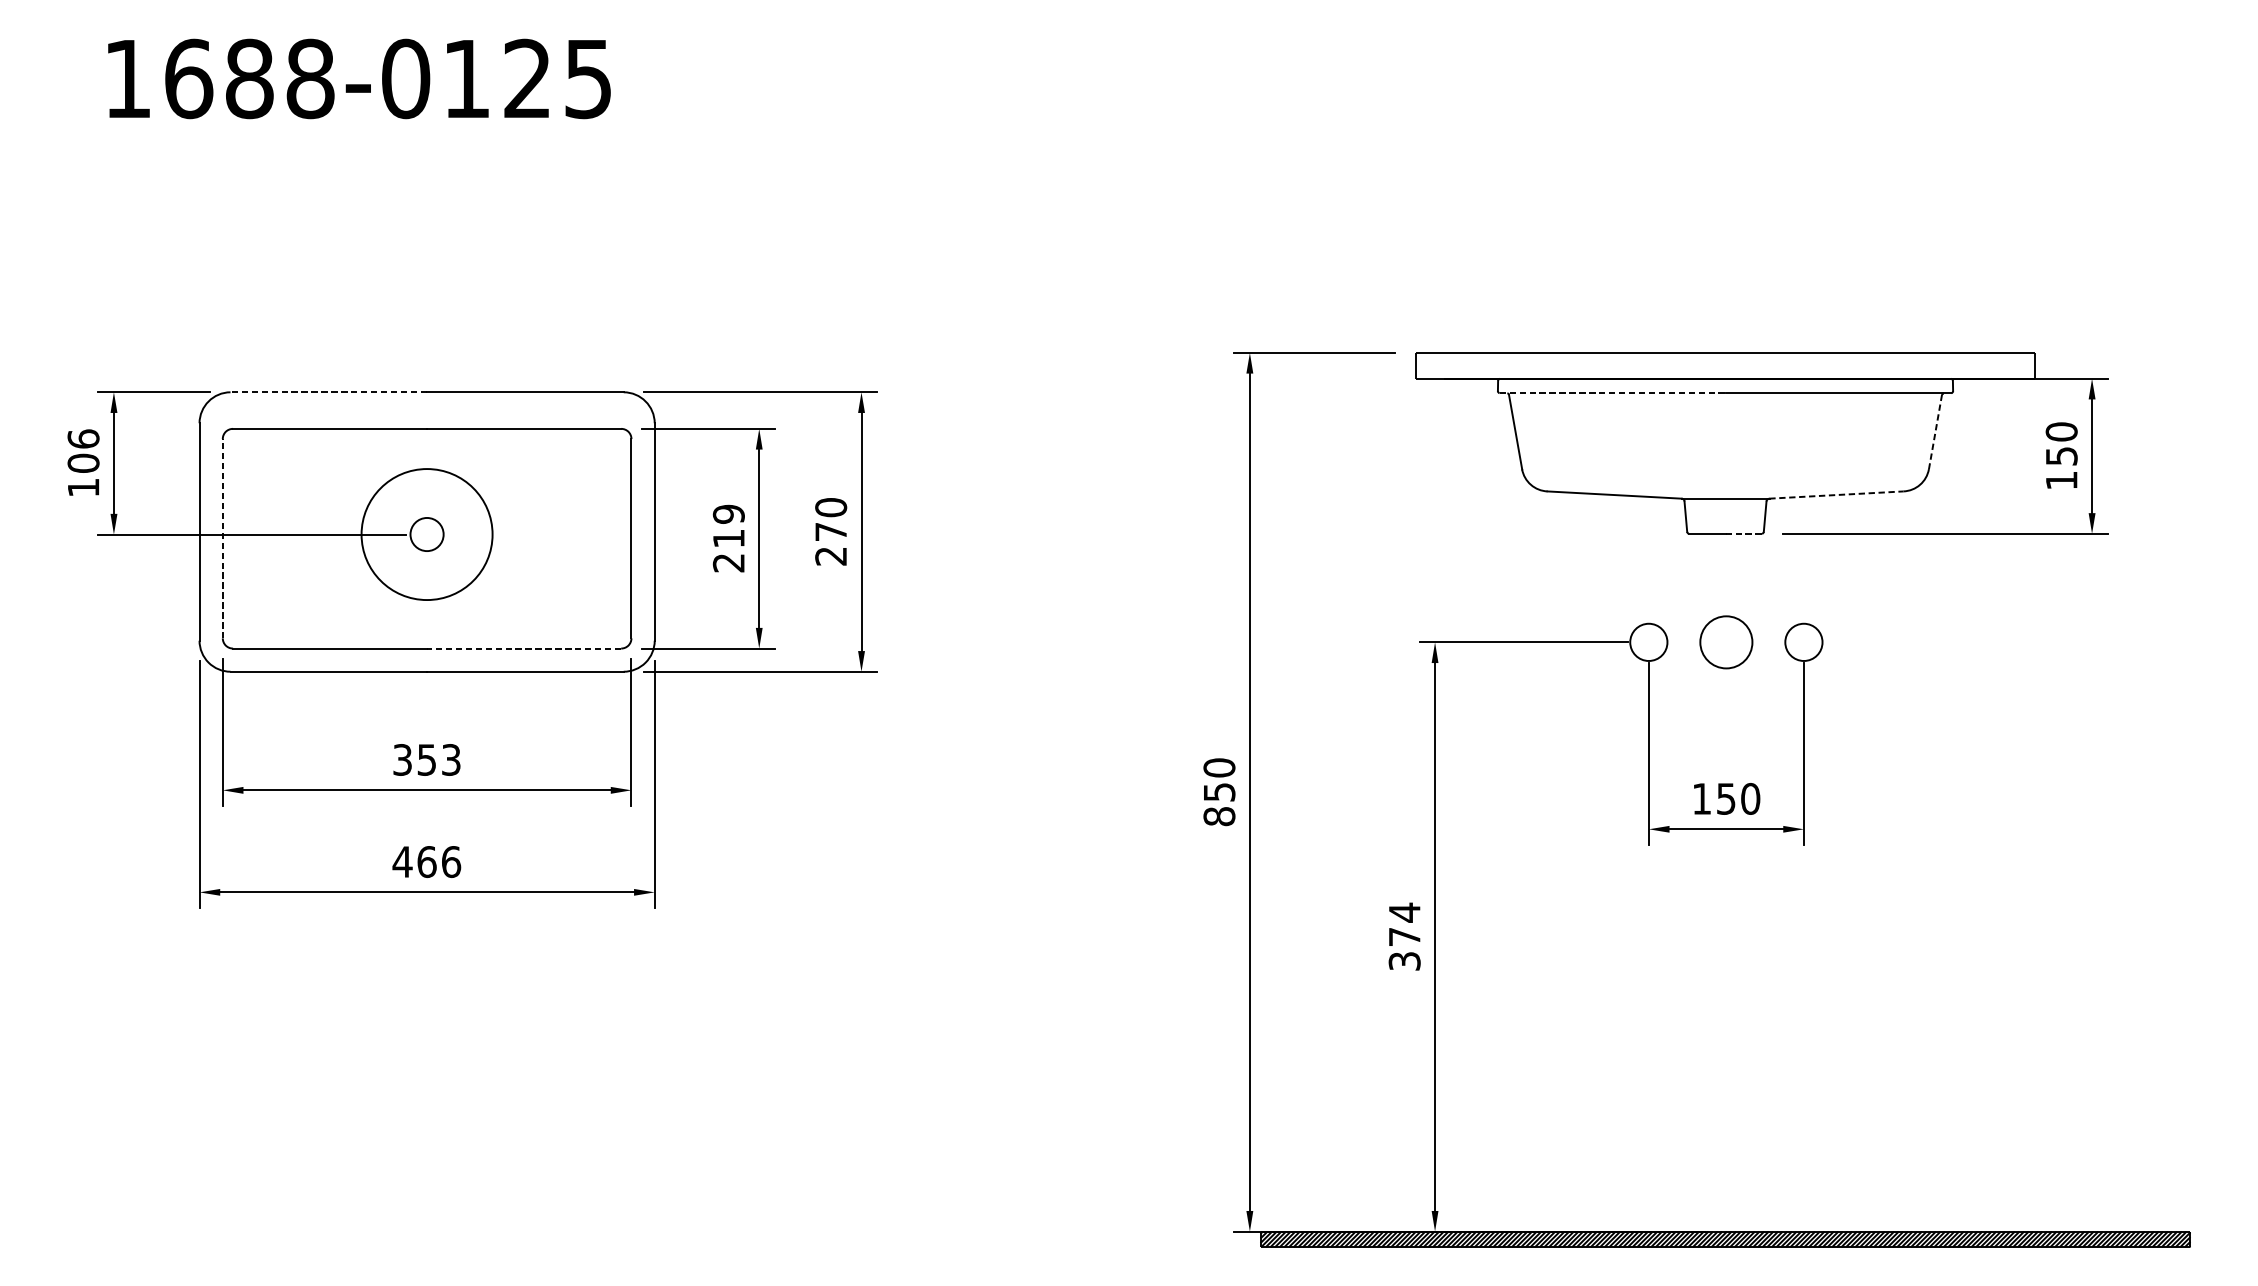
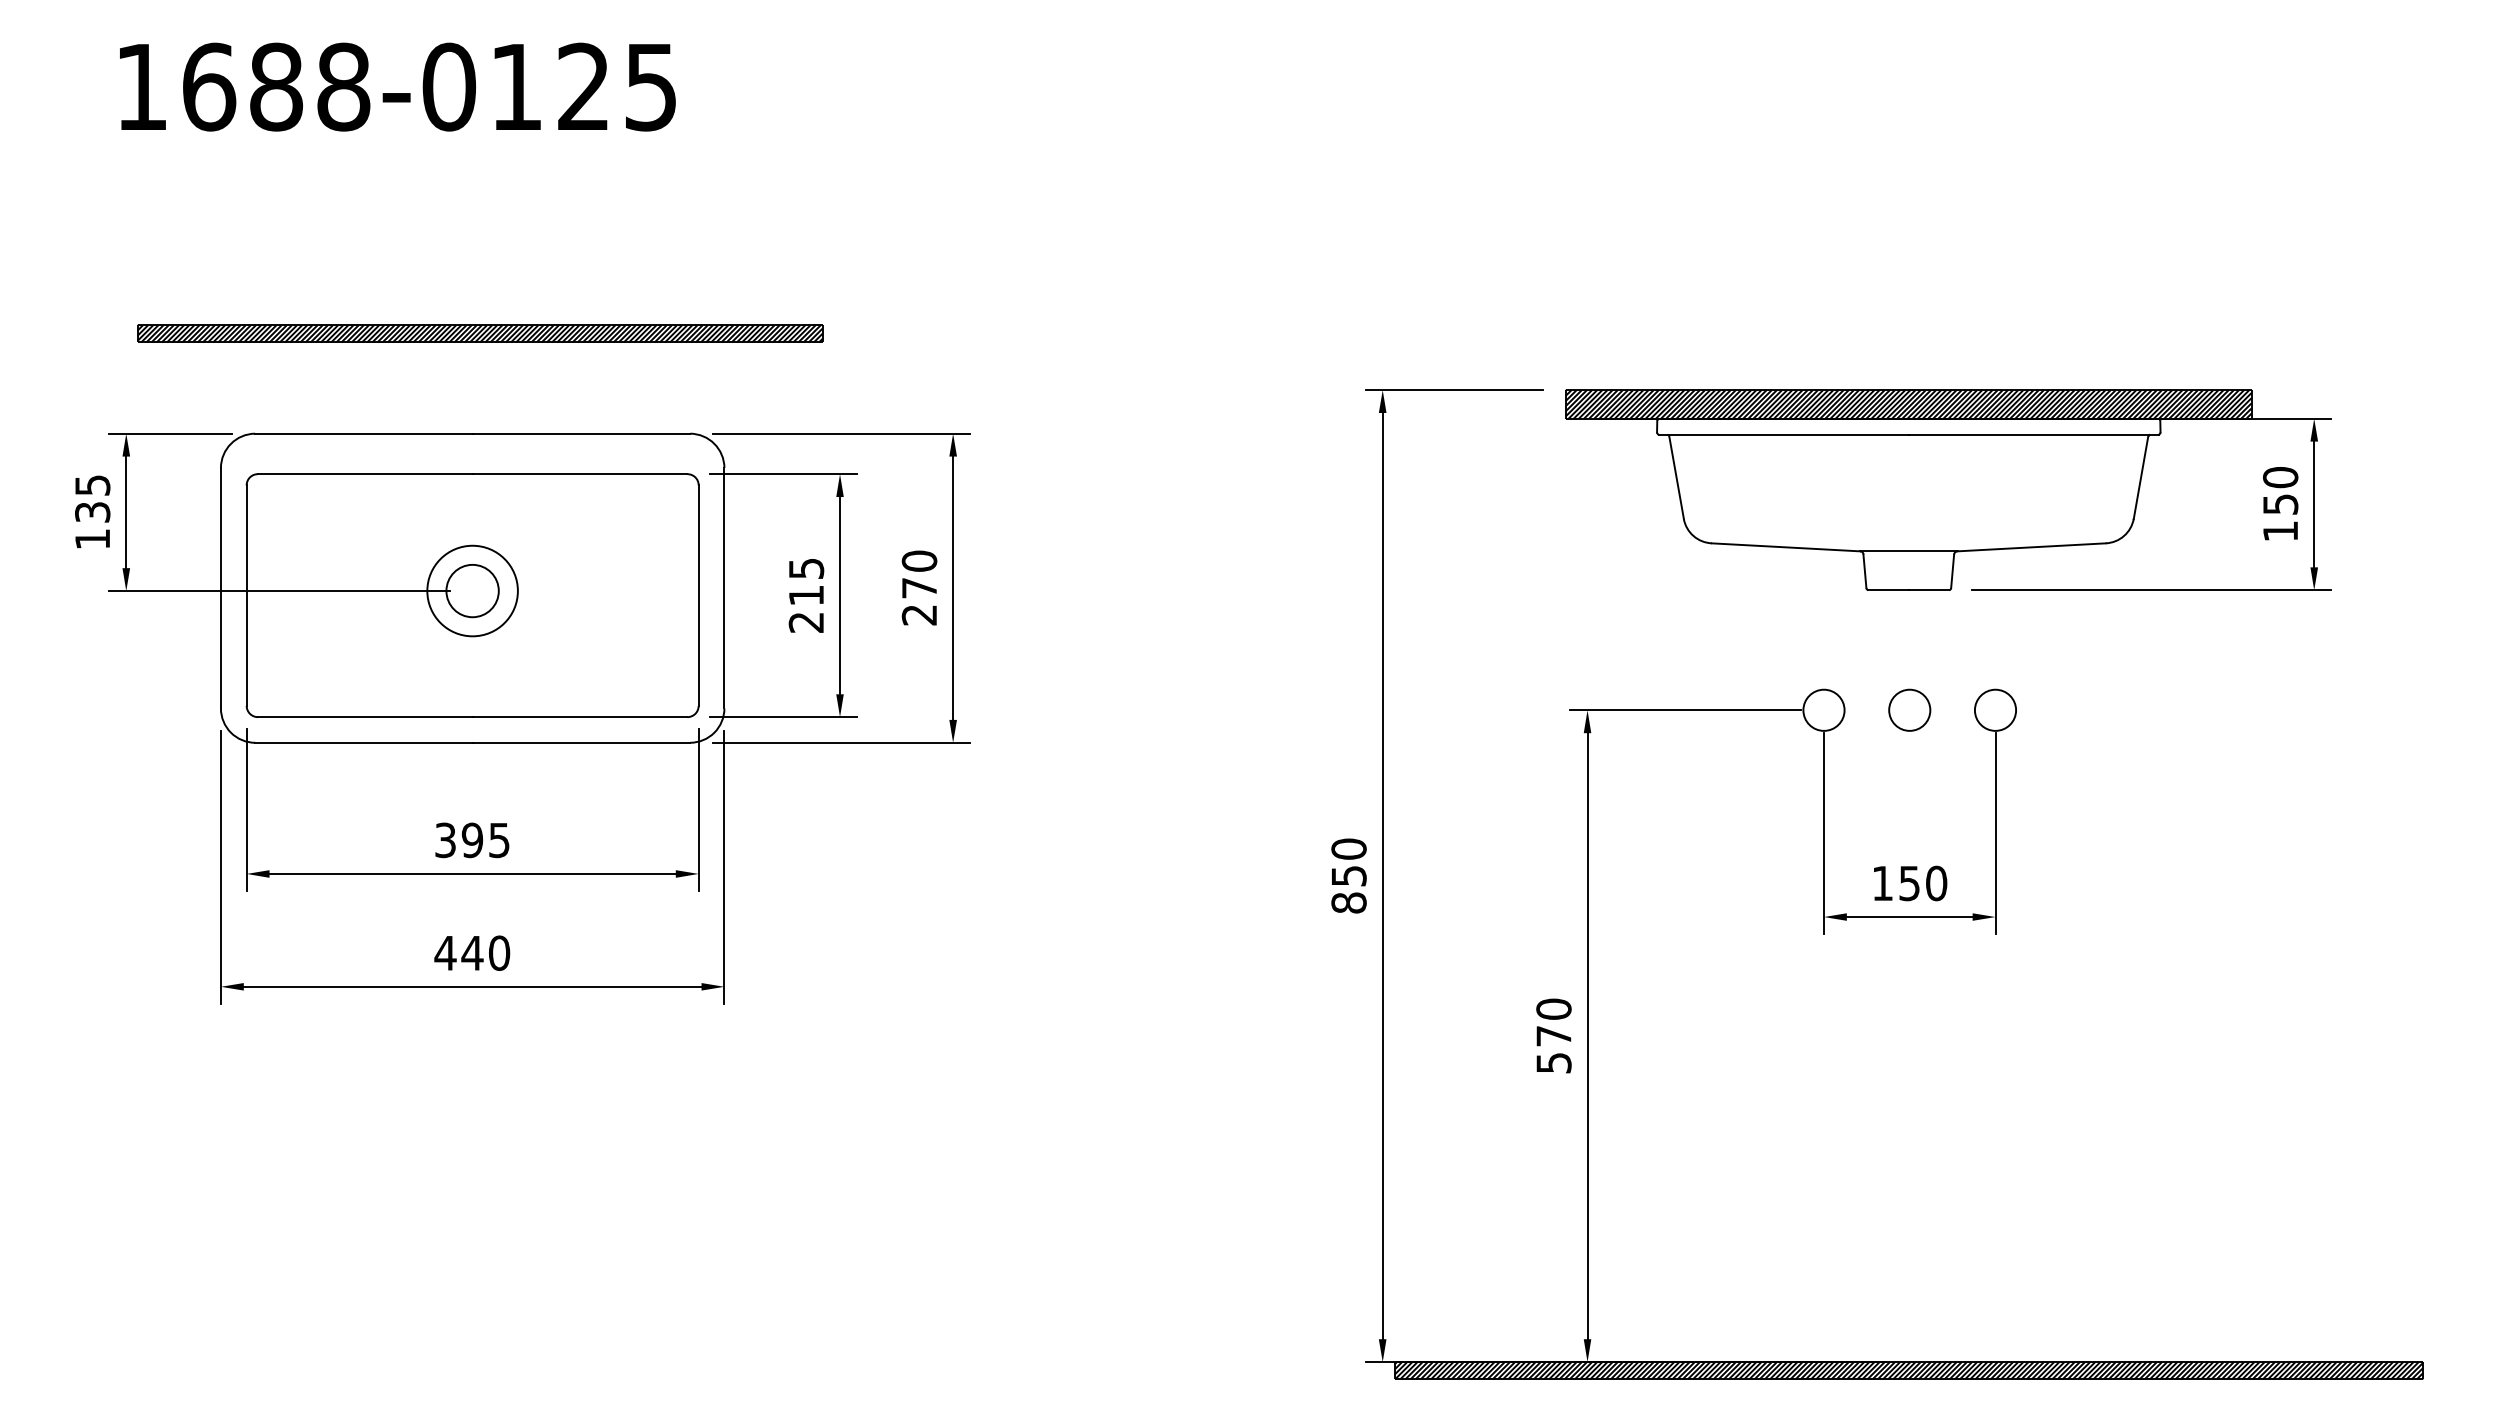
part: (434, 301) -> (480, 333), added
hatch: (1725, 365) -> (1908, 404), added
line: (328, 392) -> (363, 433), dashed -> solid
line: (1612, 393) -> (1783, 434), dashed -> solid
line: (1935, 431) -> (2141, 477), dashed -> solid
text: (83, 450) -> (92, 498), 106 -> 135
line: (1836, 495) -> (2031, 547), dashed -> solid
text: (728, 514) -> (806, 568), 219 -> 215
circle: (426, 534) -> (472, 590), size x0.62
circle: (426, 534) -> (472, 590), size x1.43
line: (1744, 534) -> (1929, 590), dashed -> solid
line: (222, 538) -> (246, 595), dashed -> solid
circle: (1726, 641) -> (1909, 709), size x0.71
line: (523, 648) -> (579, 717), dashed -> solid
text: (438, 759) -> (485, 839), 353 -> 395
text: (438, 861) -> (485, 952), 466 -> 440
text: (1404, 936) -> (1553, 1035), 374 -> 570

